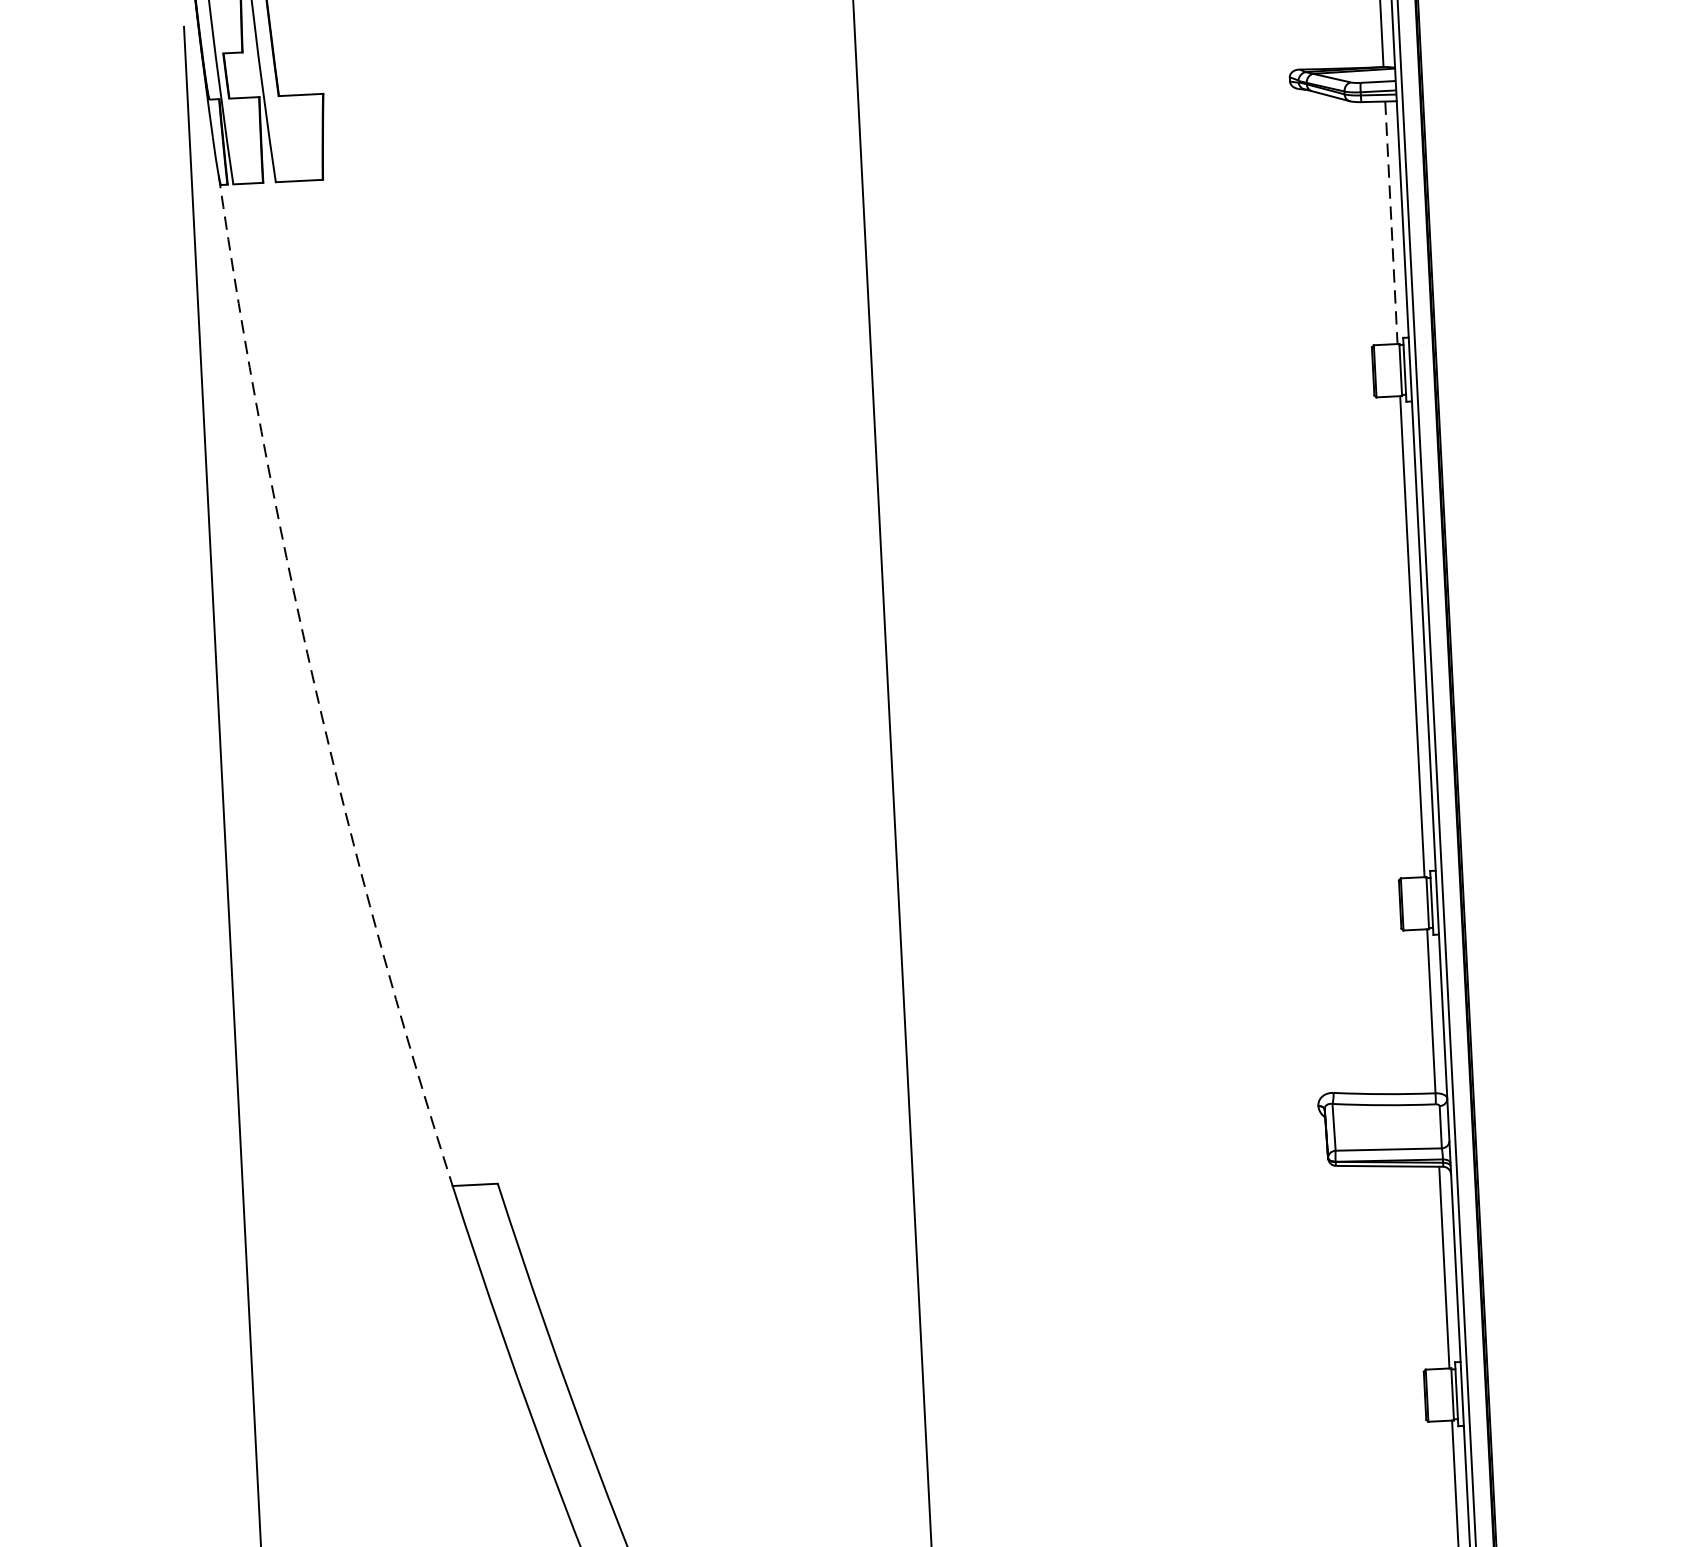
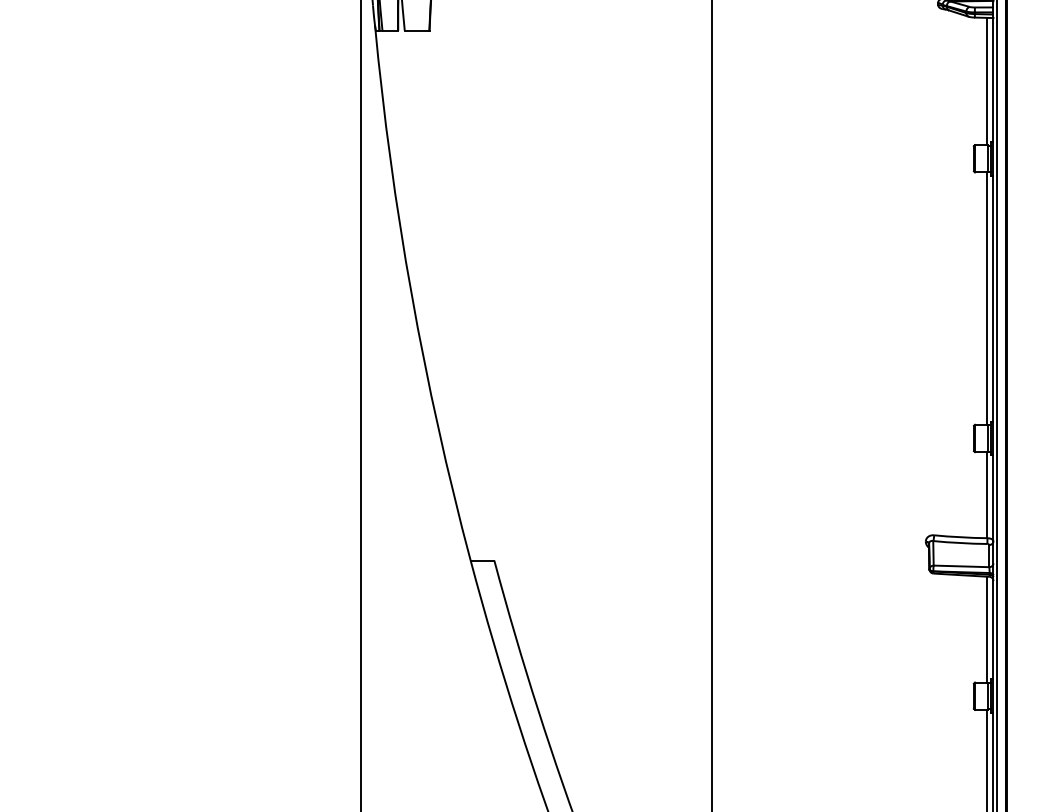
line: (1391, 222) -> (987, 81), dashed -> solid
arc: (314, 686) -> (411, 295), dashed -> solid

